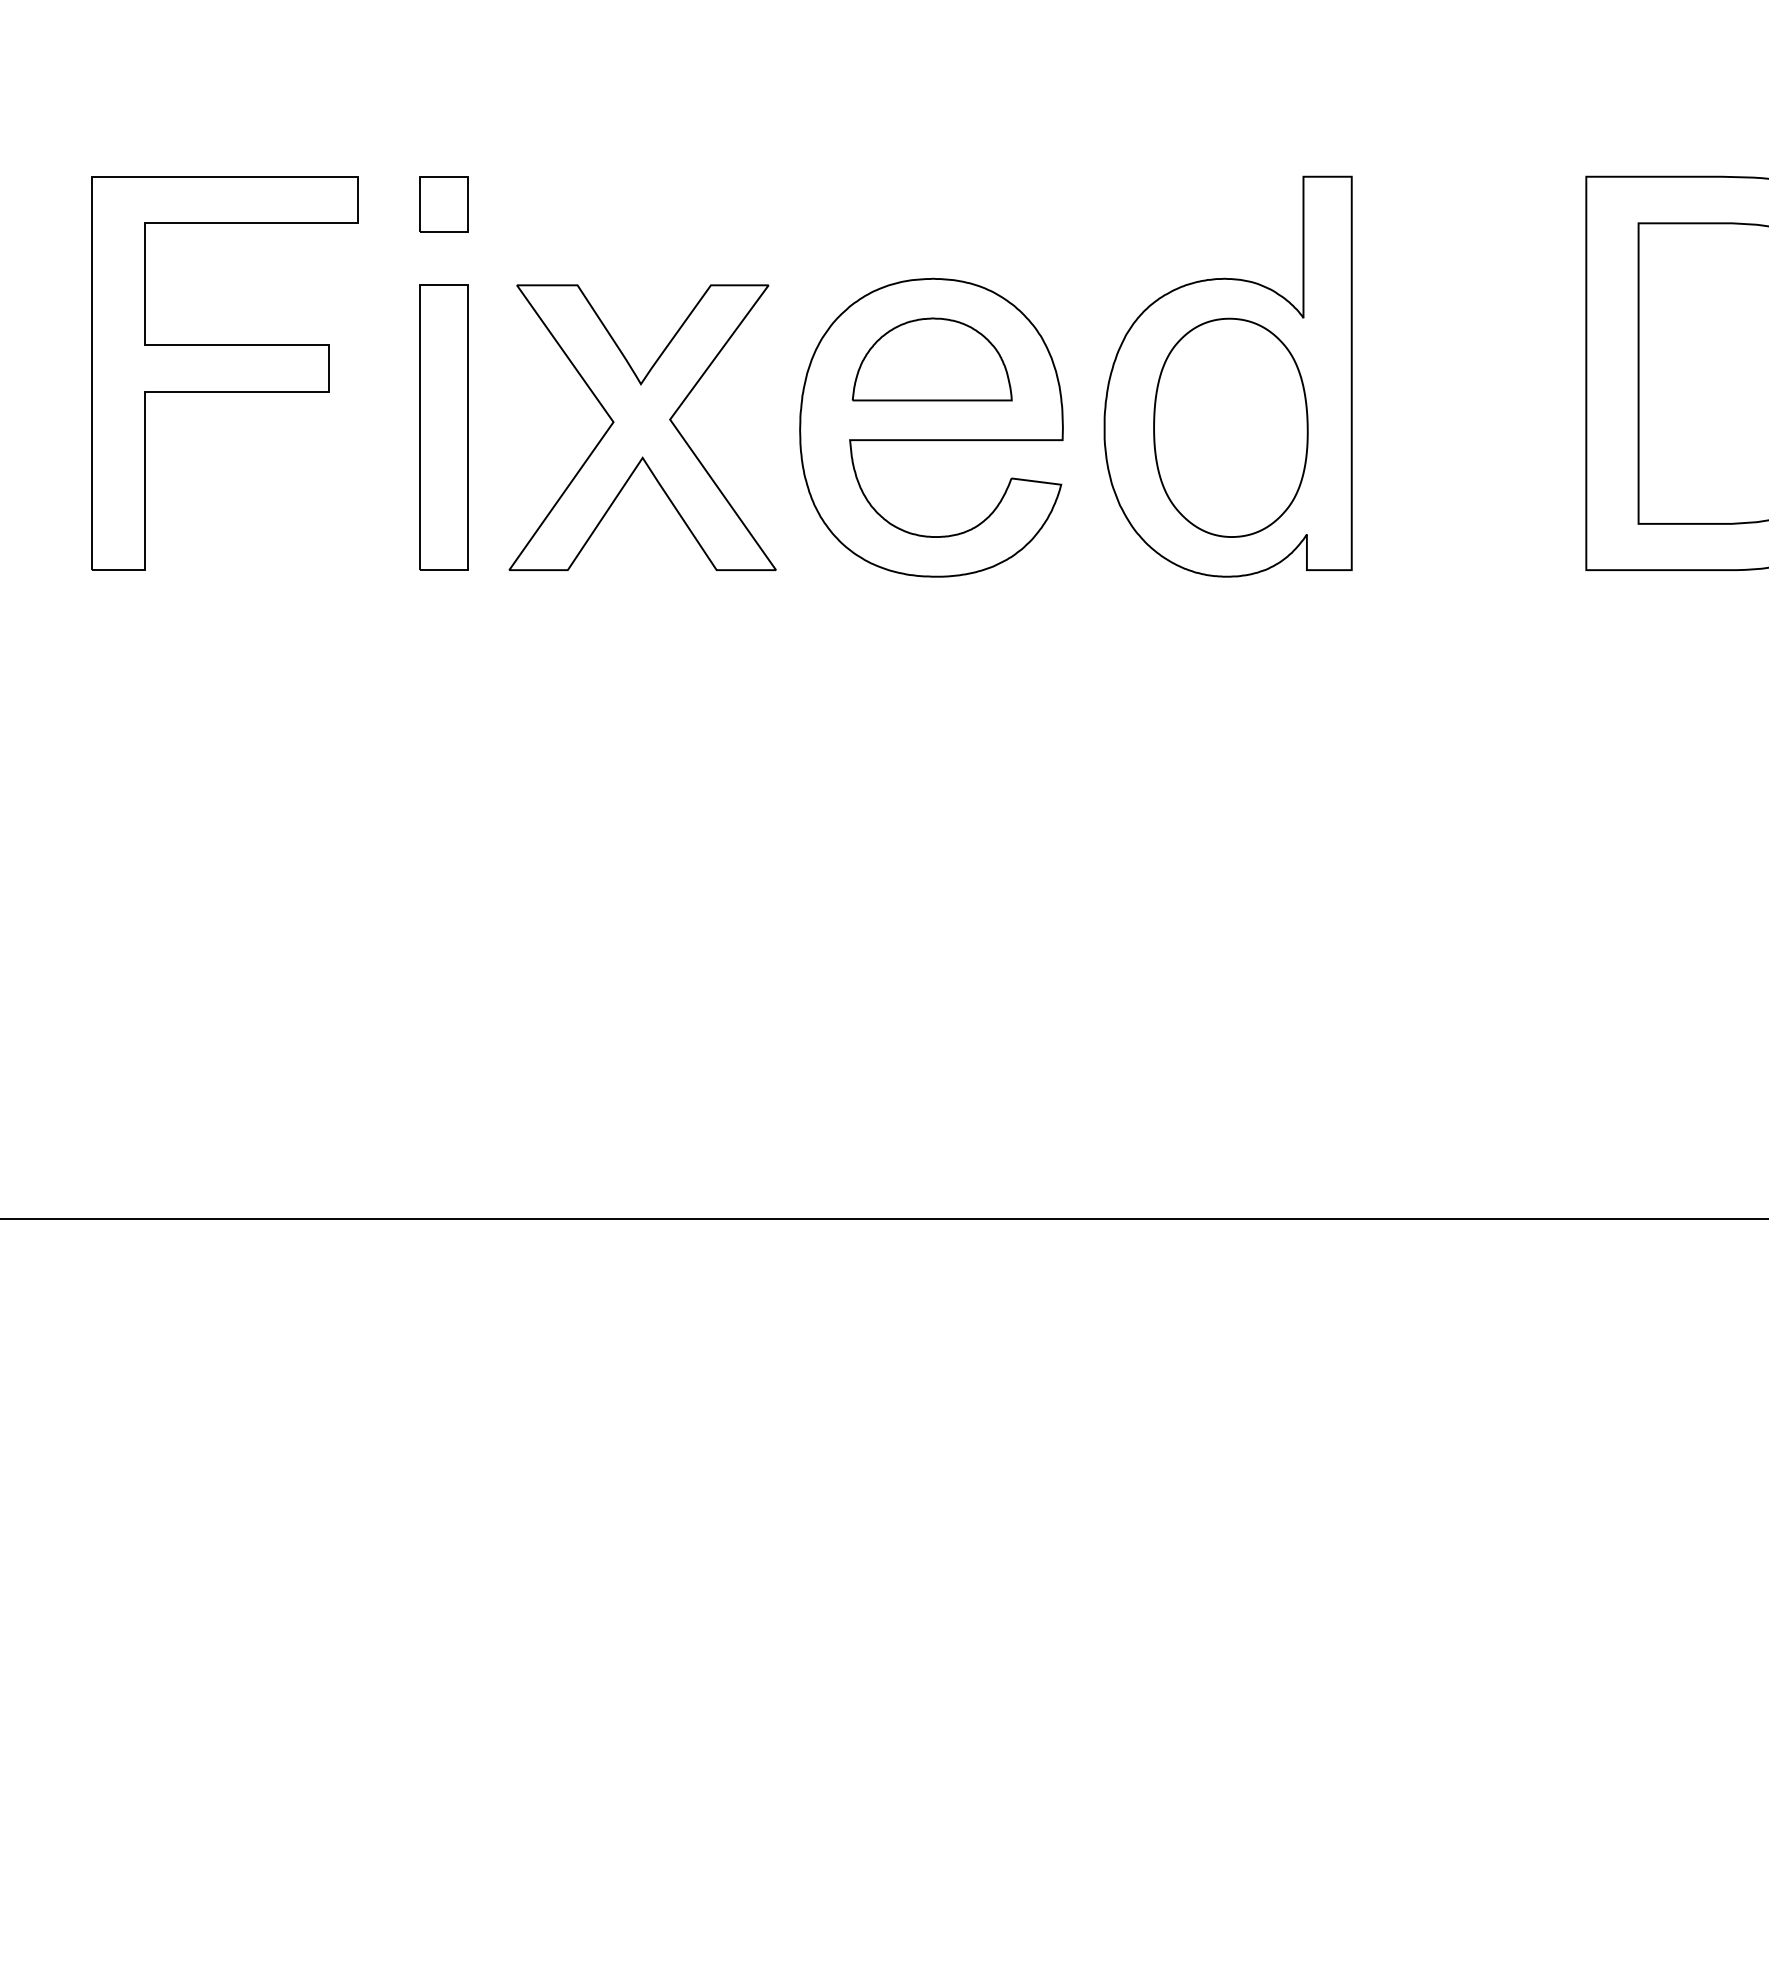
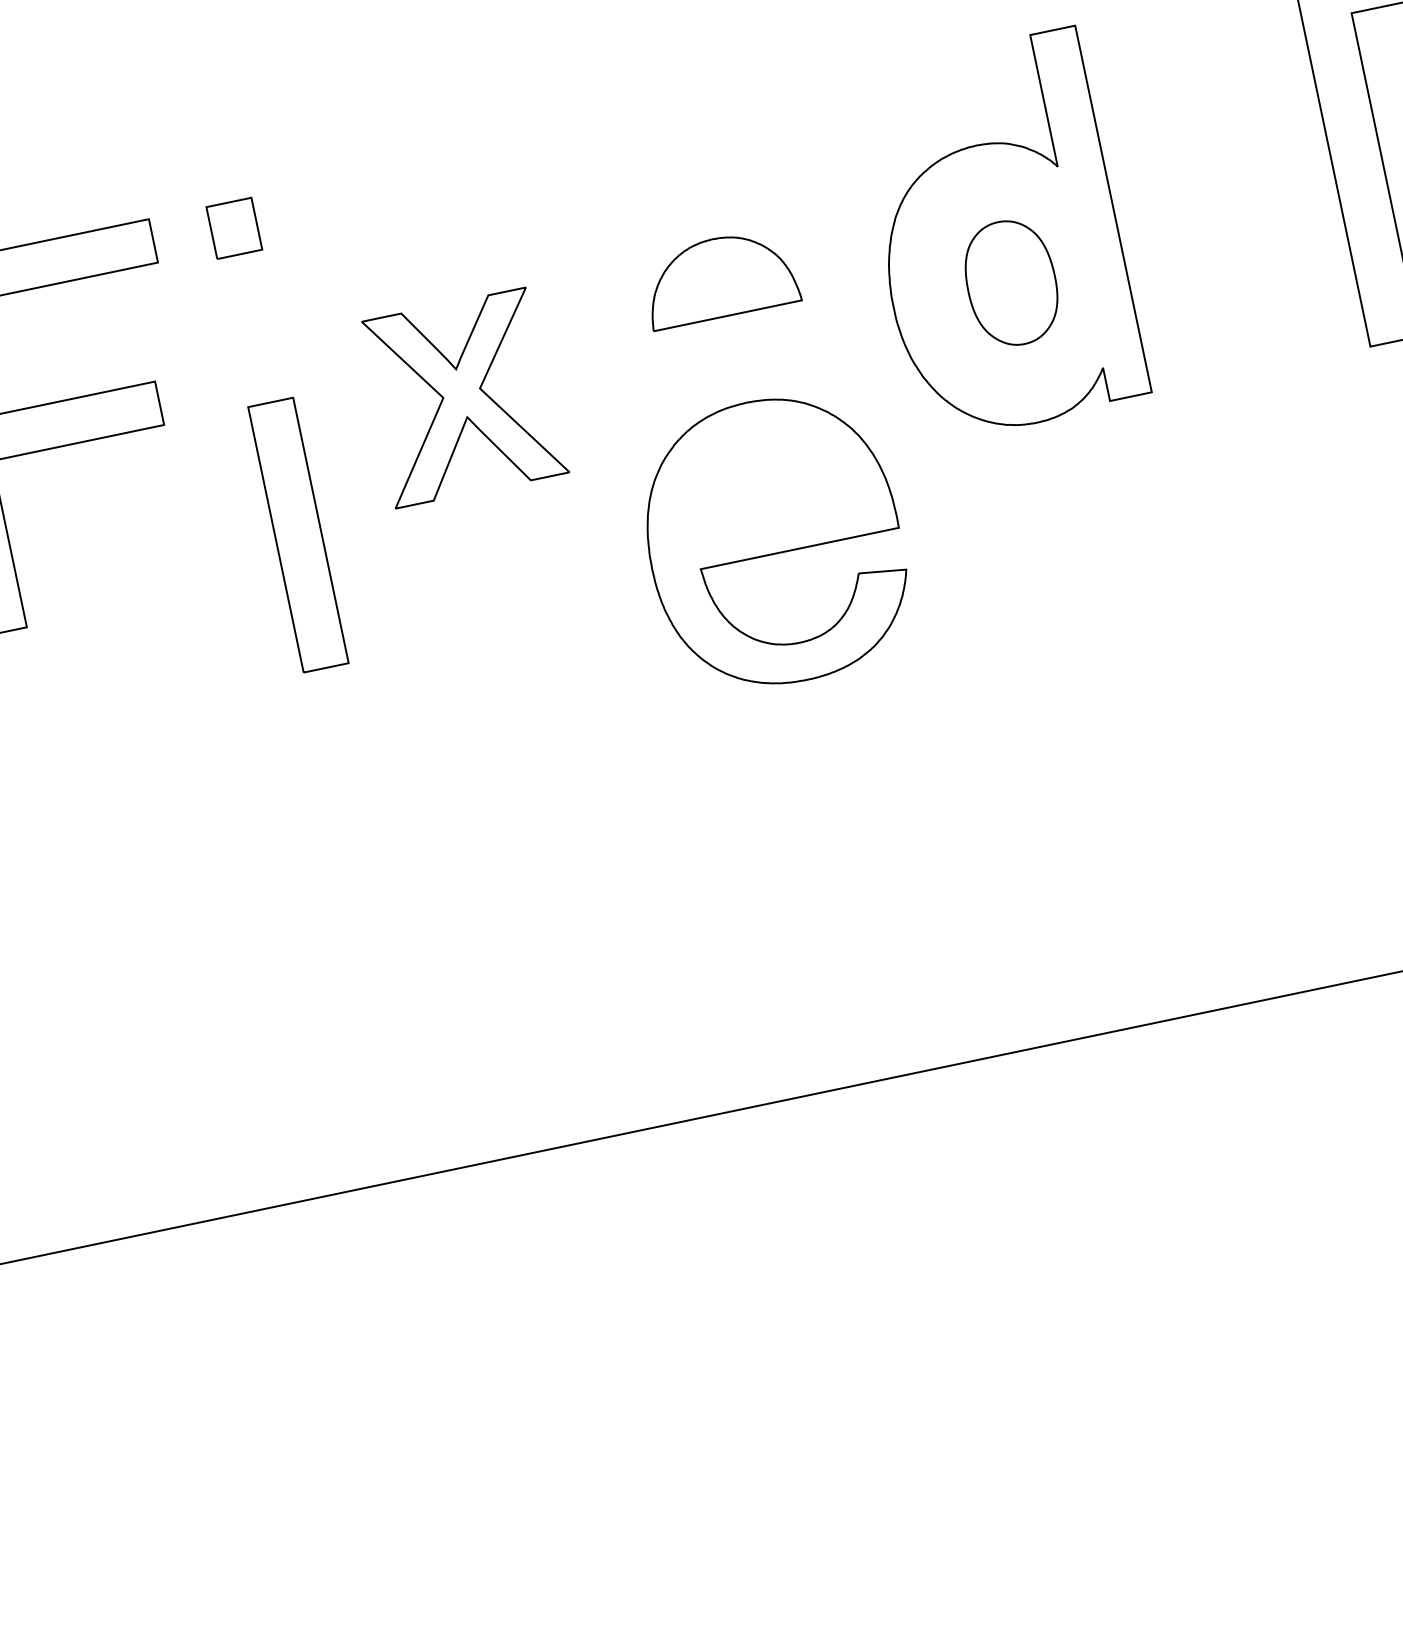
part: (443, 427) -> (298, 534), moved
part: (642, 427) -> (463, 397), size x0.7
part: (931, 427) -> (774, 541), moved
part: (1230, 427) -> (1011, 282), size x0.6

